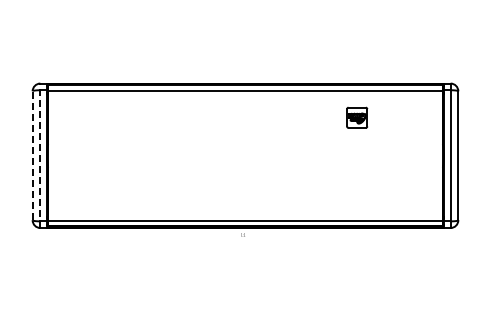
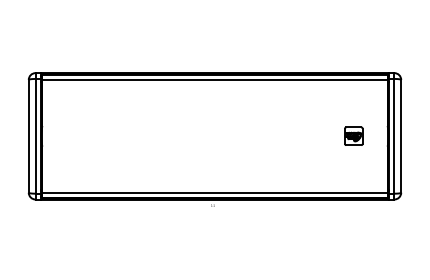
part: (357, 117) -> (354, 136), moved
line: (32, 155) -> (28, 136), dashed -> solid
line: (40, 155) -> (35, 136), dashed -> solid

